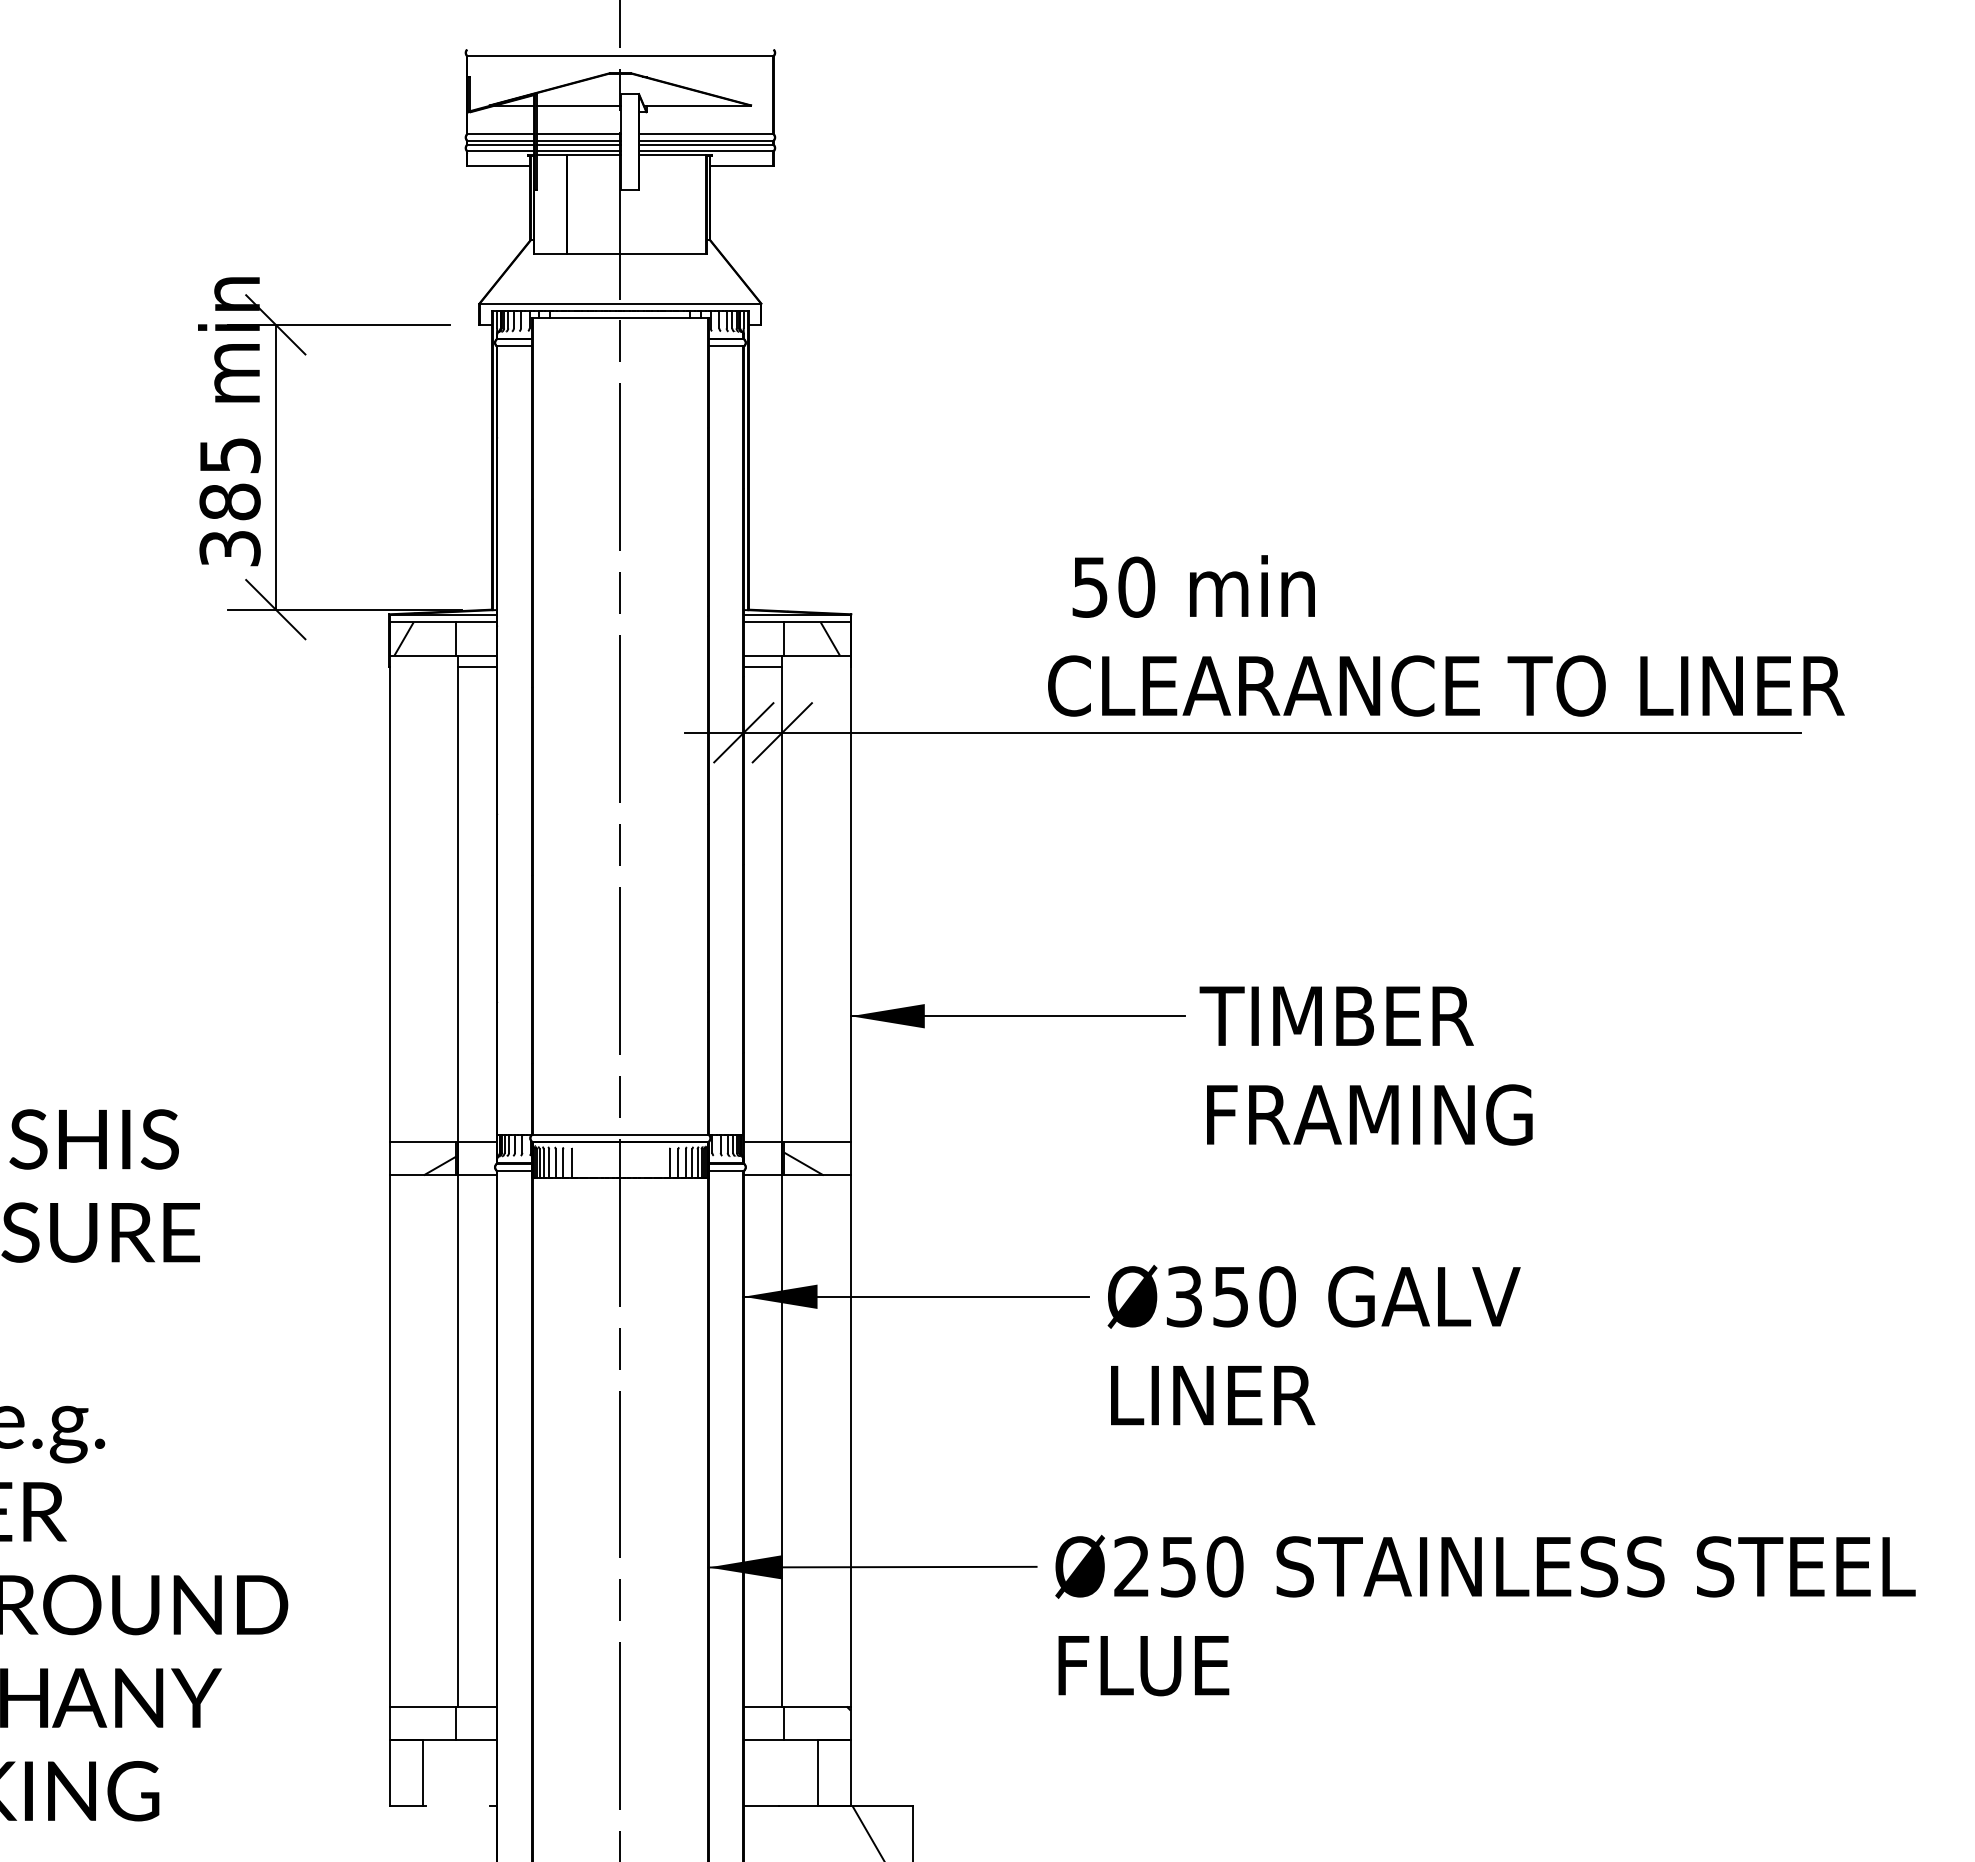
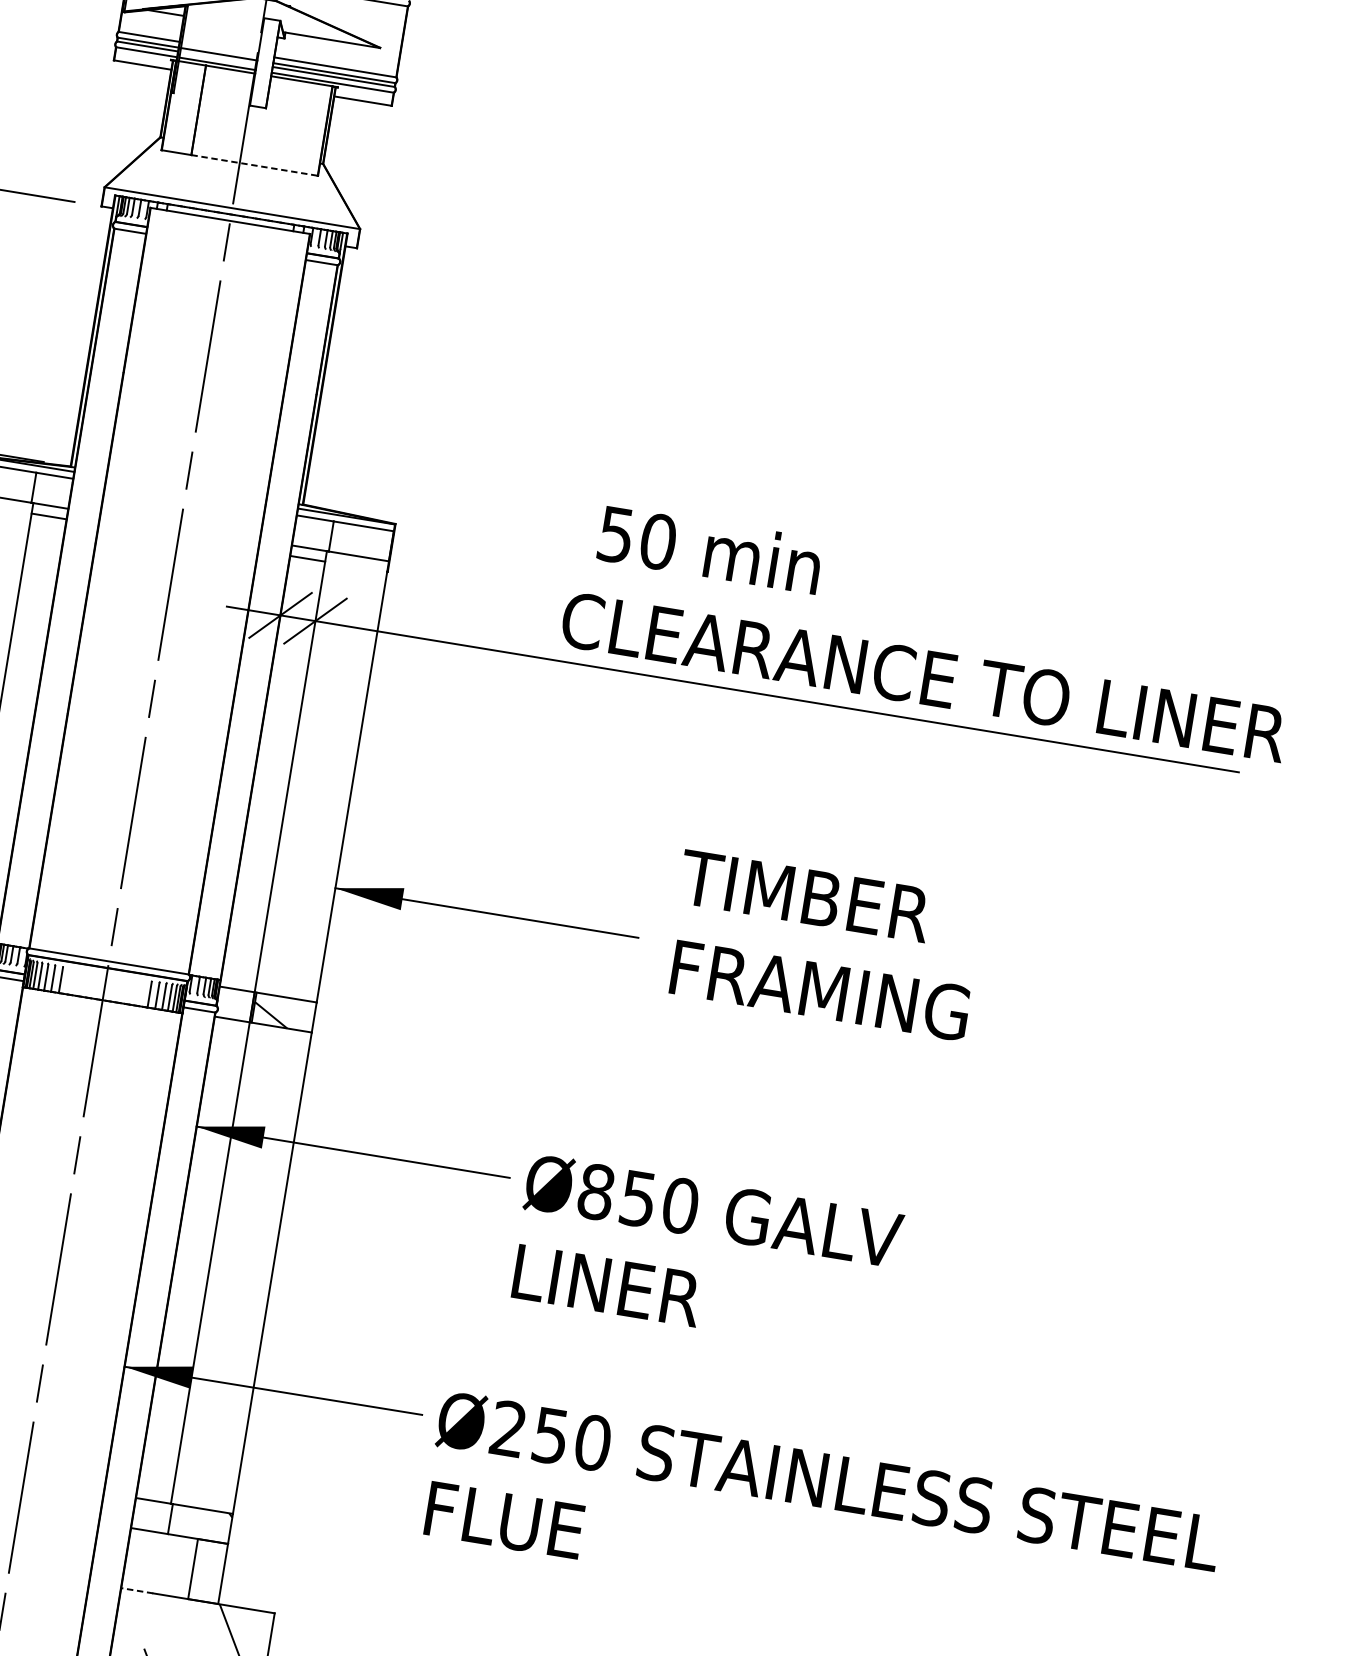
line: (579, 105) -> (224, 22), removed
line: (579, 134) -> (220, 48), removed
line: (579, 144) -> (218, 57), removed
line: (636, 253) -> (254, 165), solid -> dashed
hatch: (829, 638) -> (372, 542), removed
text: (1365, 1065) -> (823, 945), moved
text: (1184, 1296) -> (596, 1191), Ø350 -> Ø850
line: (761, 1805) -> (137, 1590), solid -> dashed

